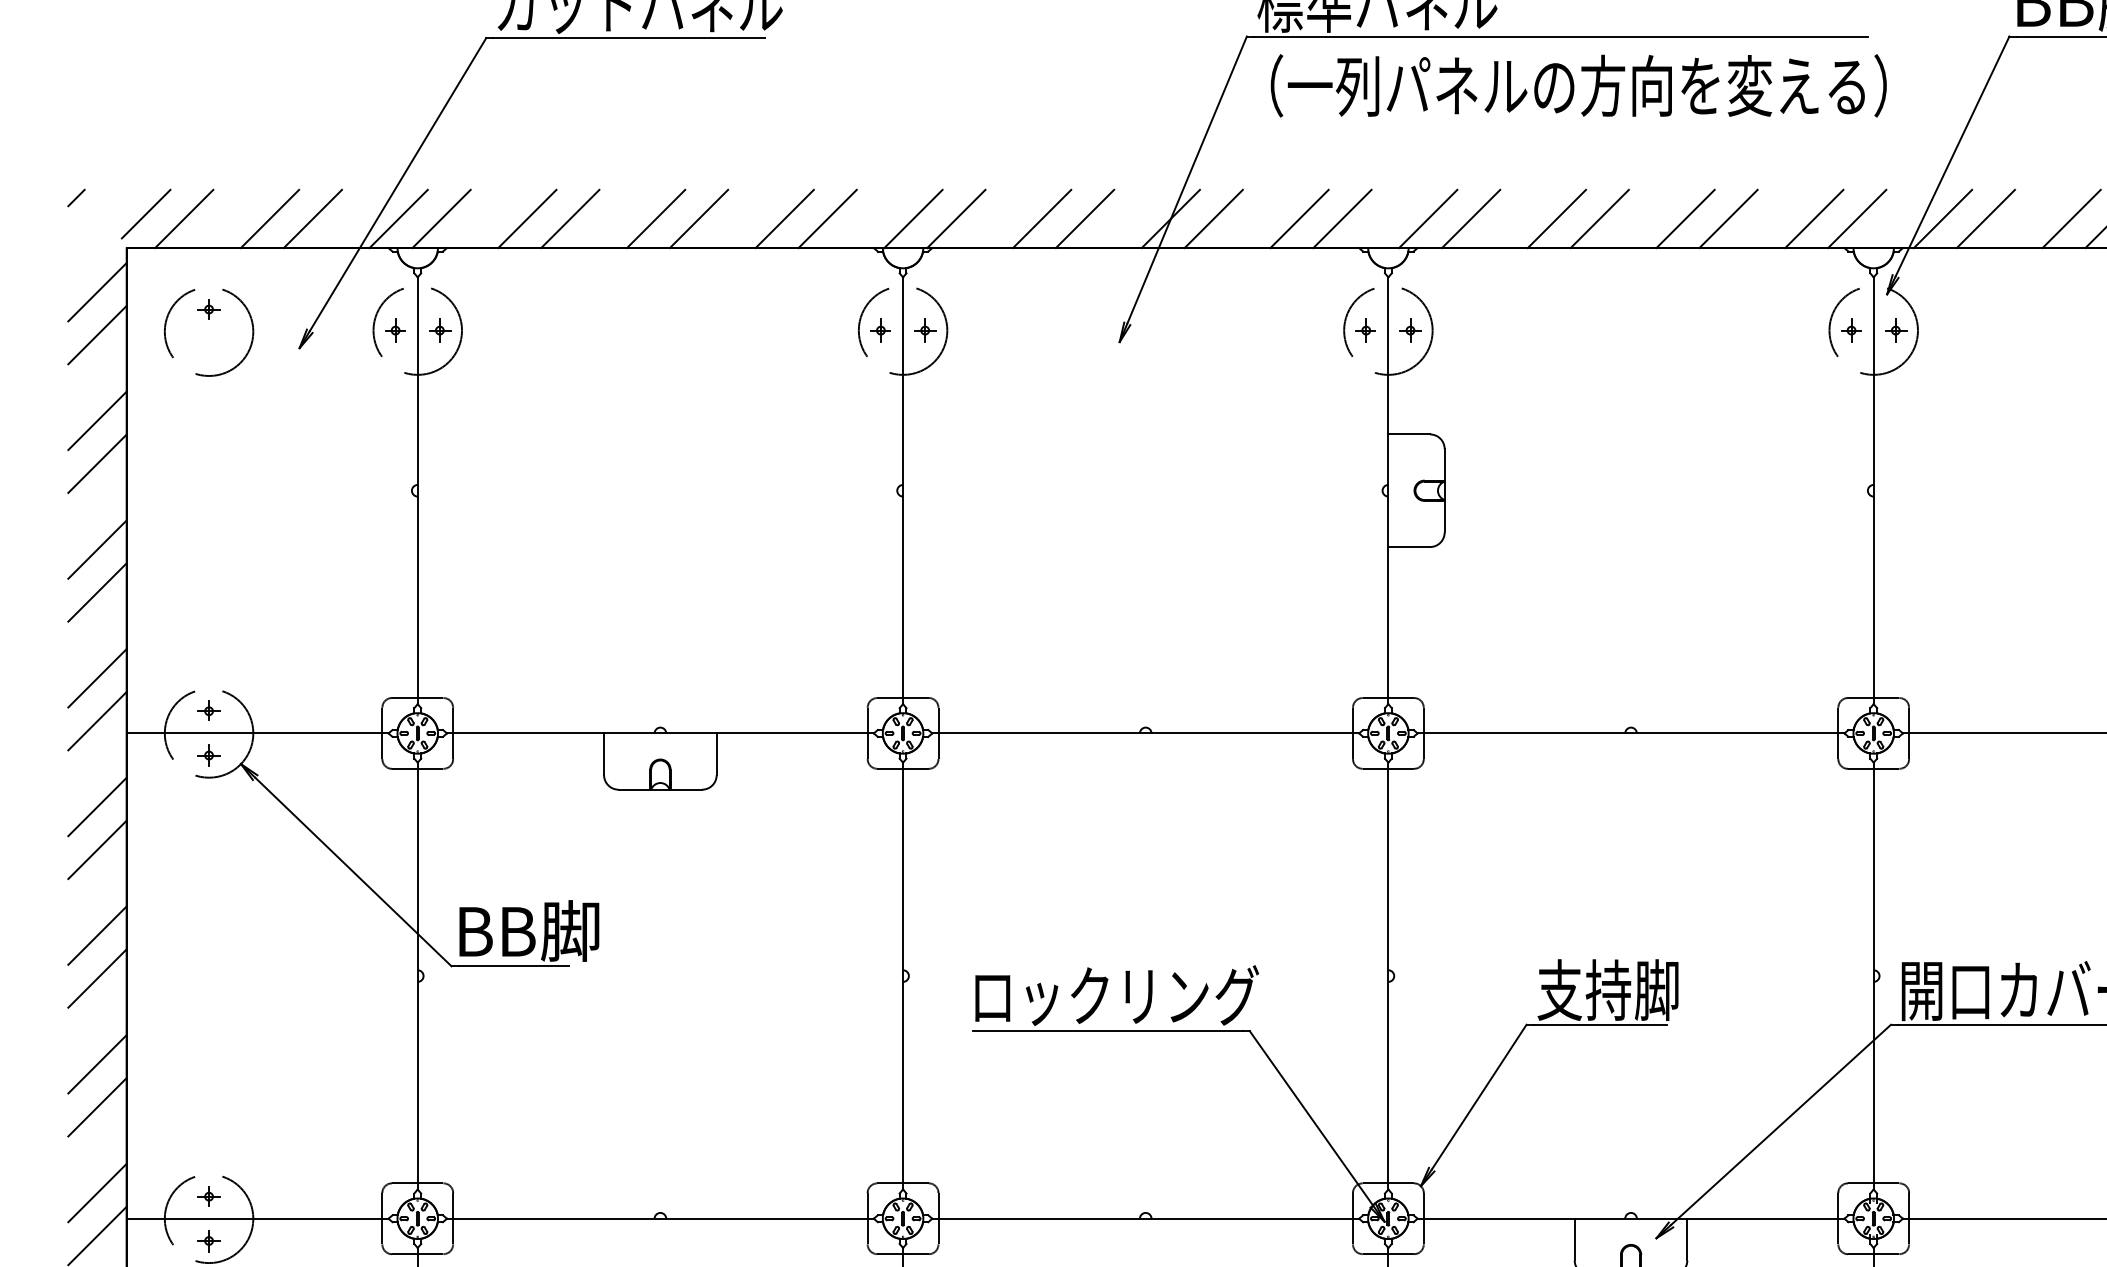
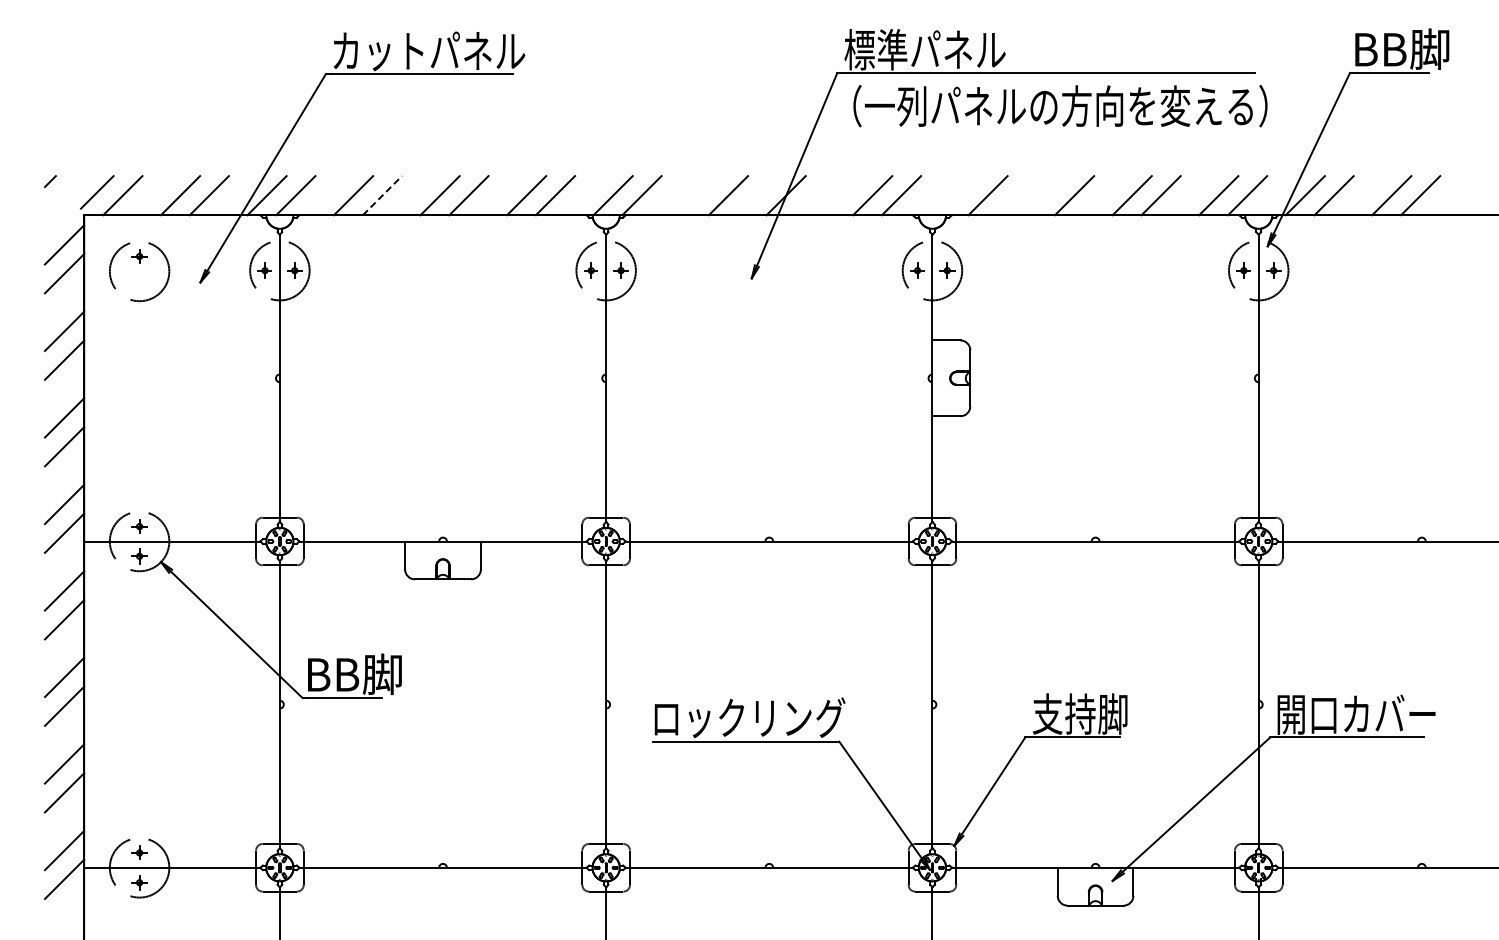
line: (570, 218) -> (382, 195), solid -> dashed
line: (1041, 218) -> (699, 195), removed
line: (1212, 218) -> (814, 195), removed
line: (1427, 218) -> (958, 195), removed
line: (1556, 218) -> (1045, 195), removed

